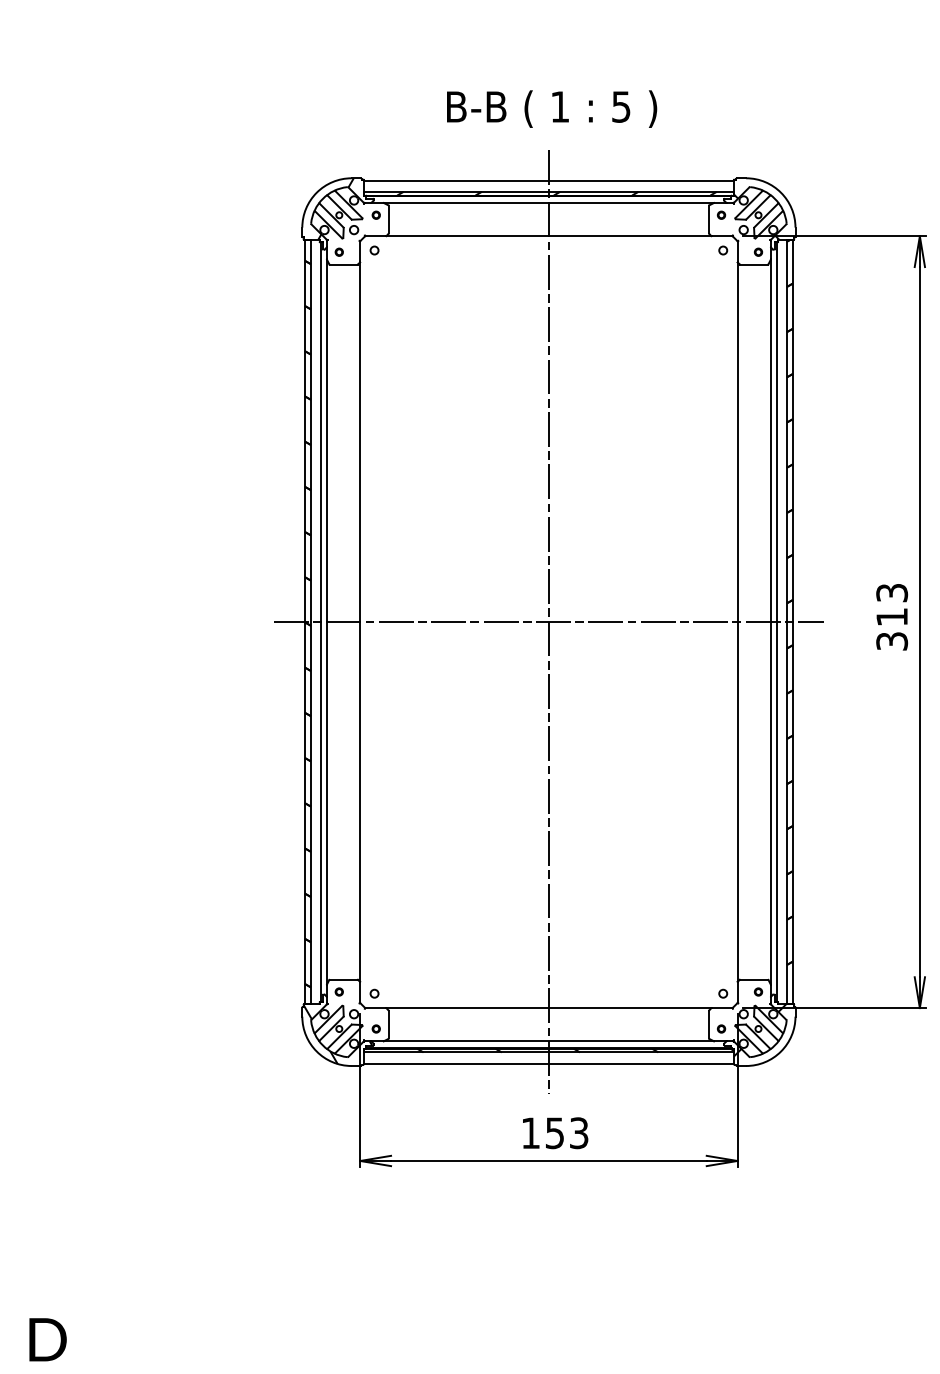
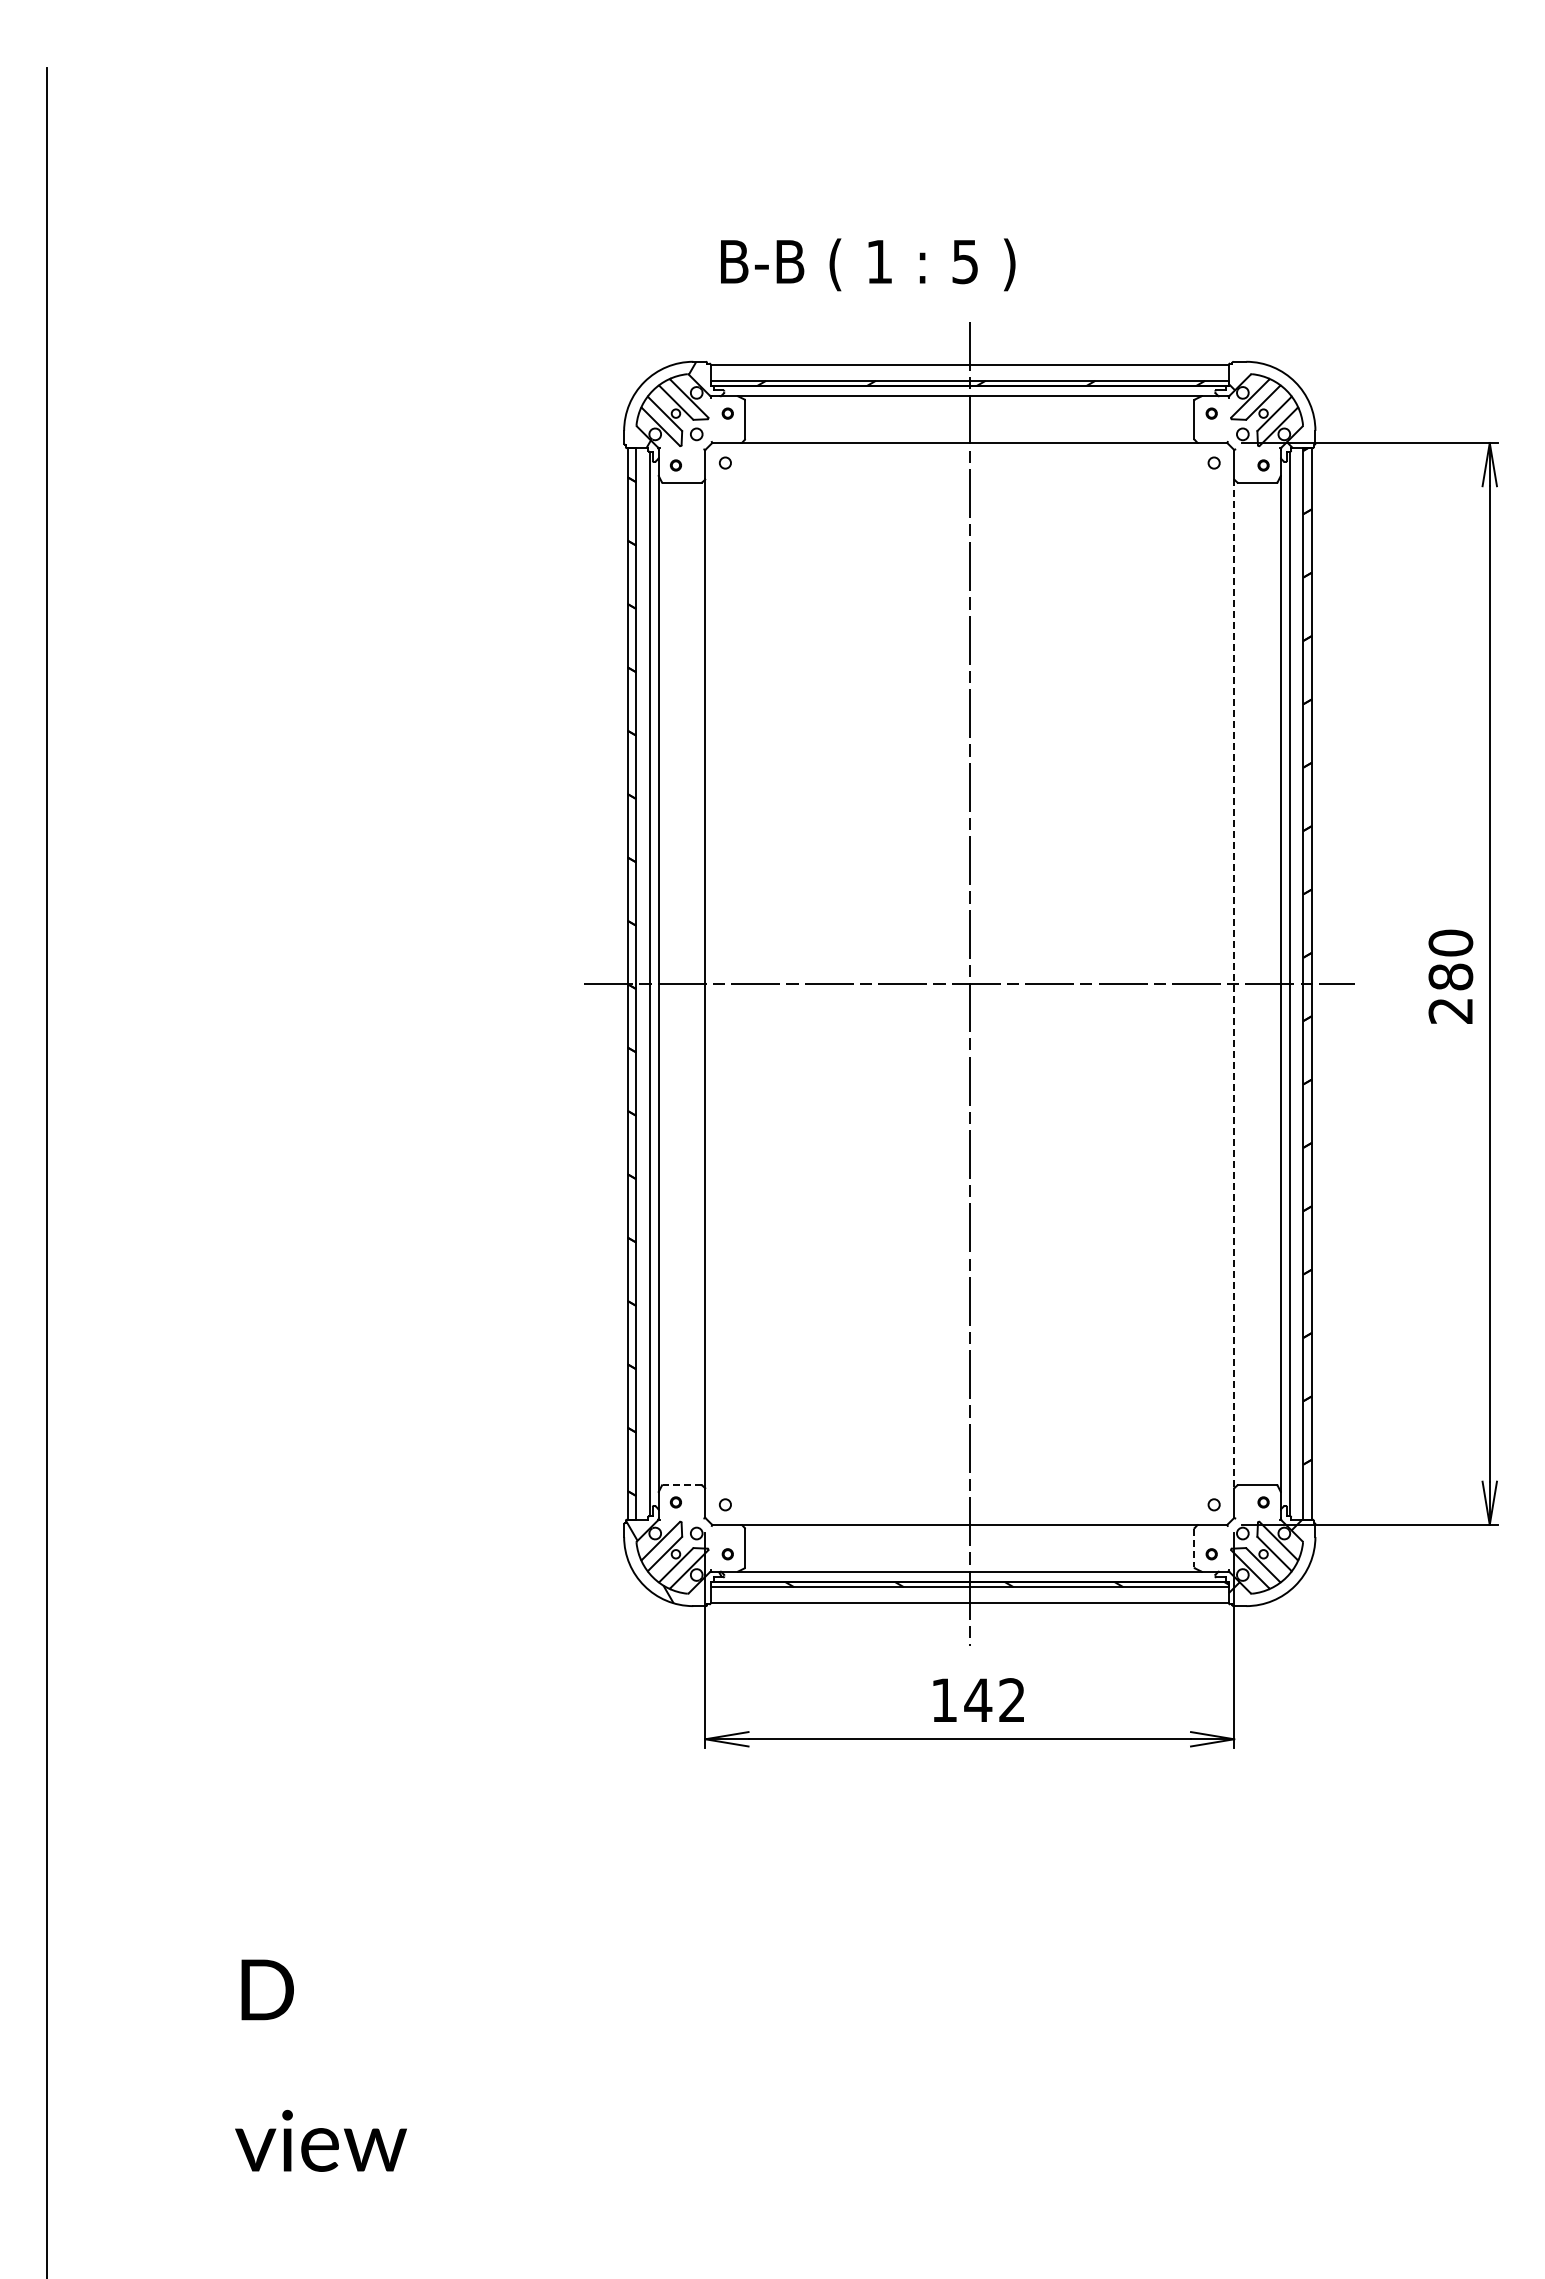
text: (552, 108) -> (868, 264), moved
text: (891, 616) -> (1450, 976), 313 -> 280
line: (737, 621) -> (1234, 983), solid -> dashed
line: (343, 979) -> (681, 1485), solid -> dashed
line: (709, 1024) -> (1194, 1548), solid -> dashed
text: (566, 1133) -> (994, 1700), 153 -> 142

